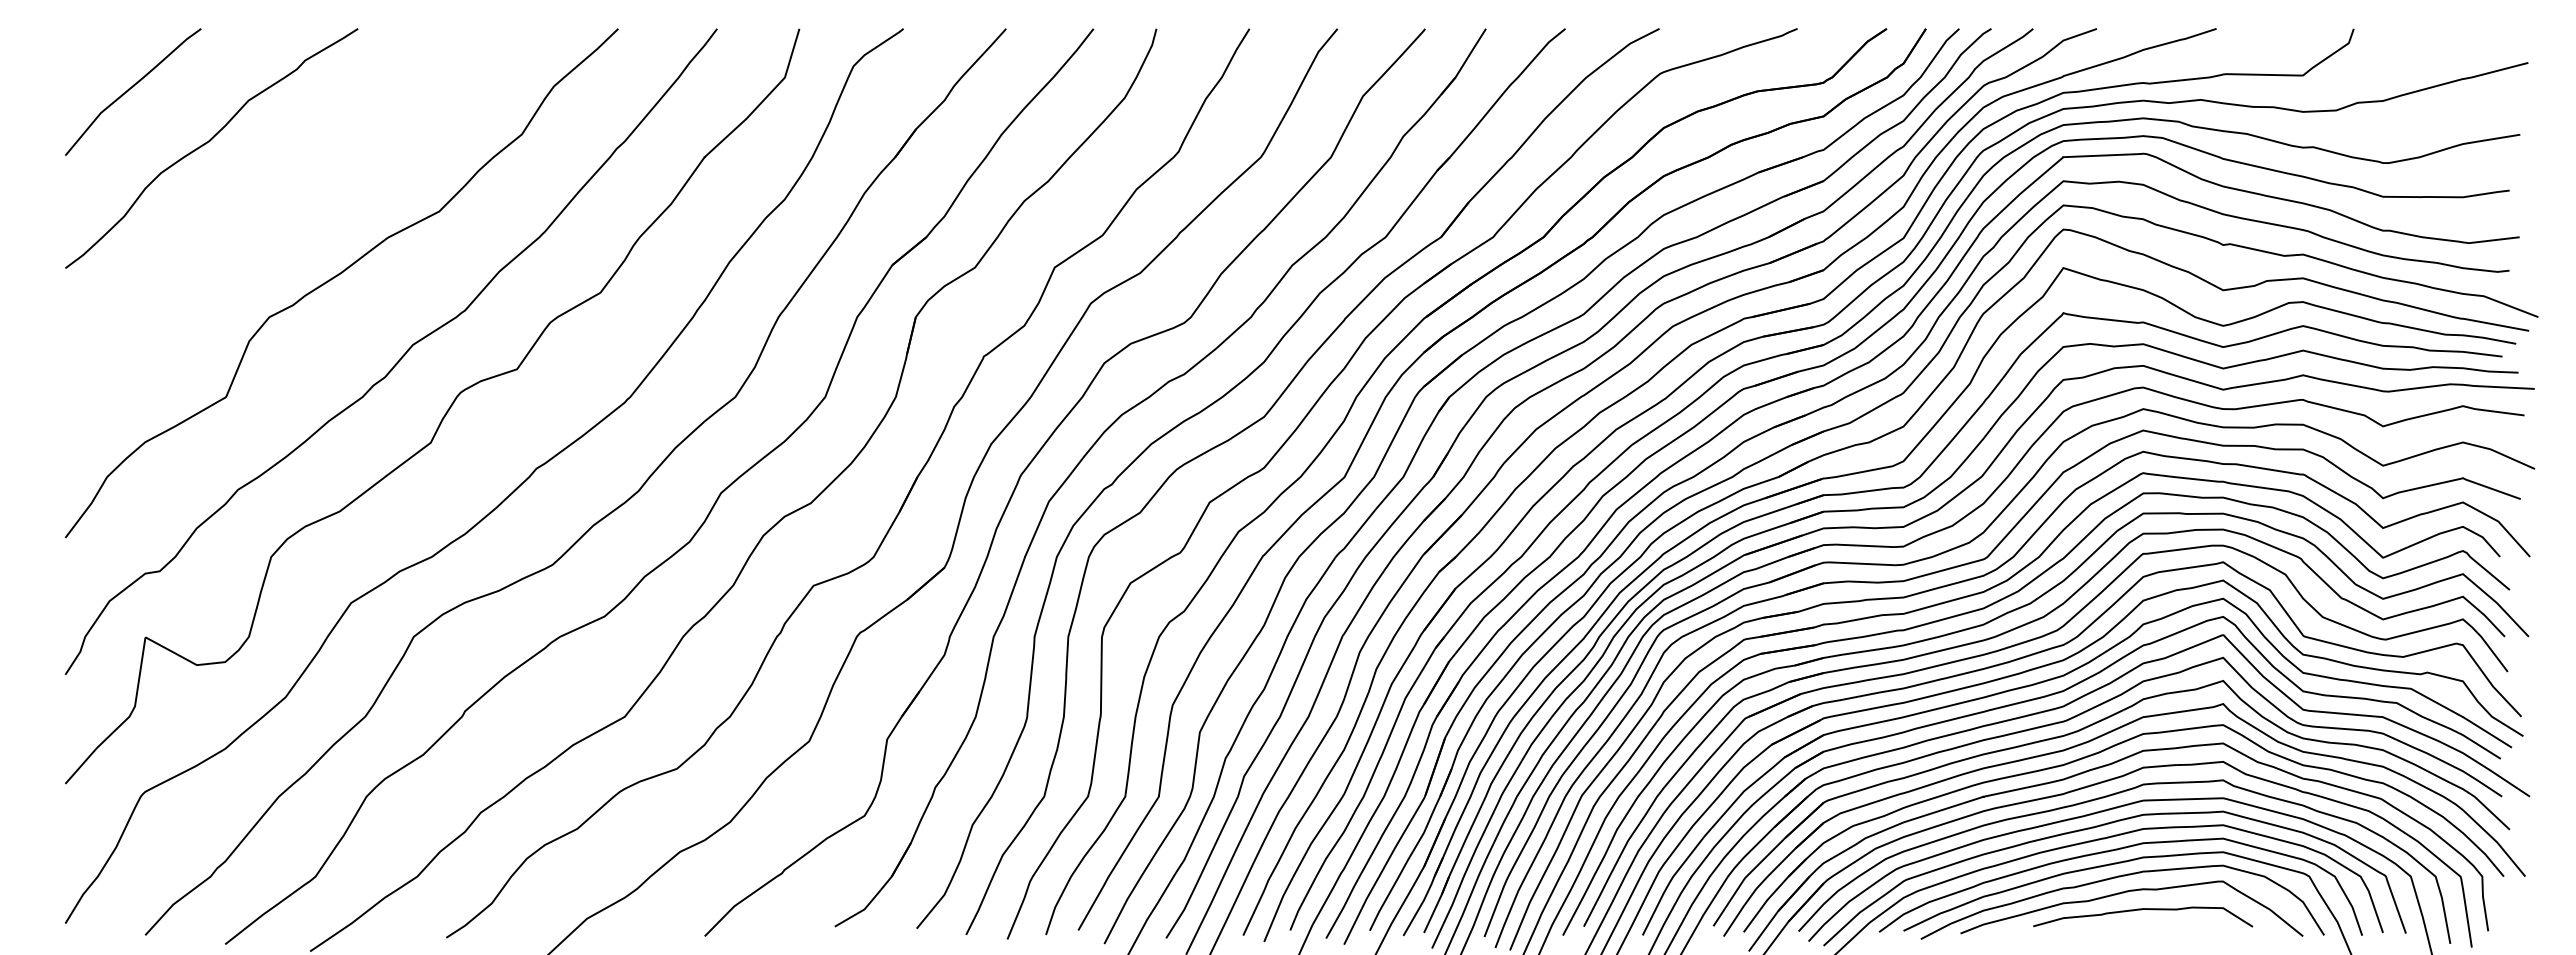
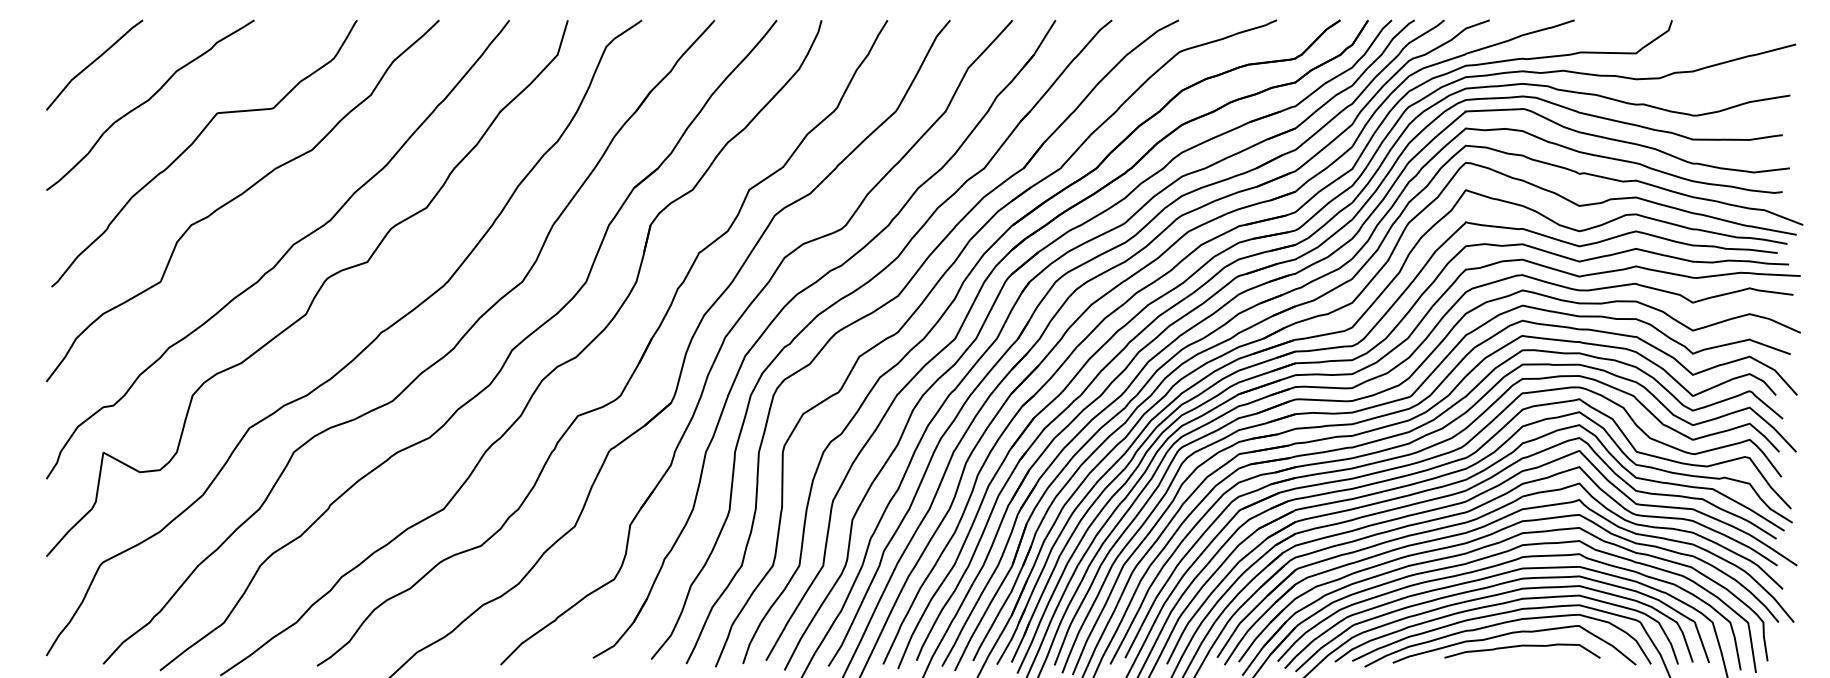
curve: (272, 202) -> (193, 143), added

